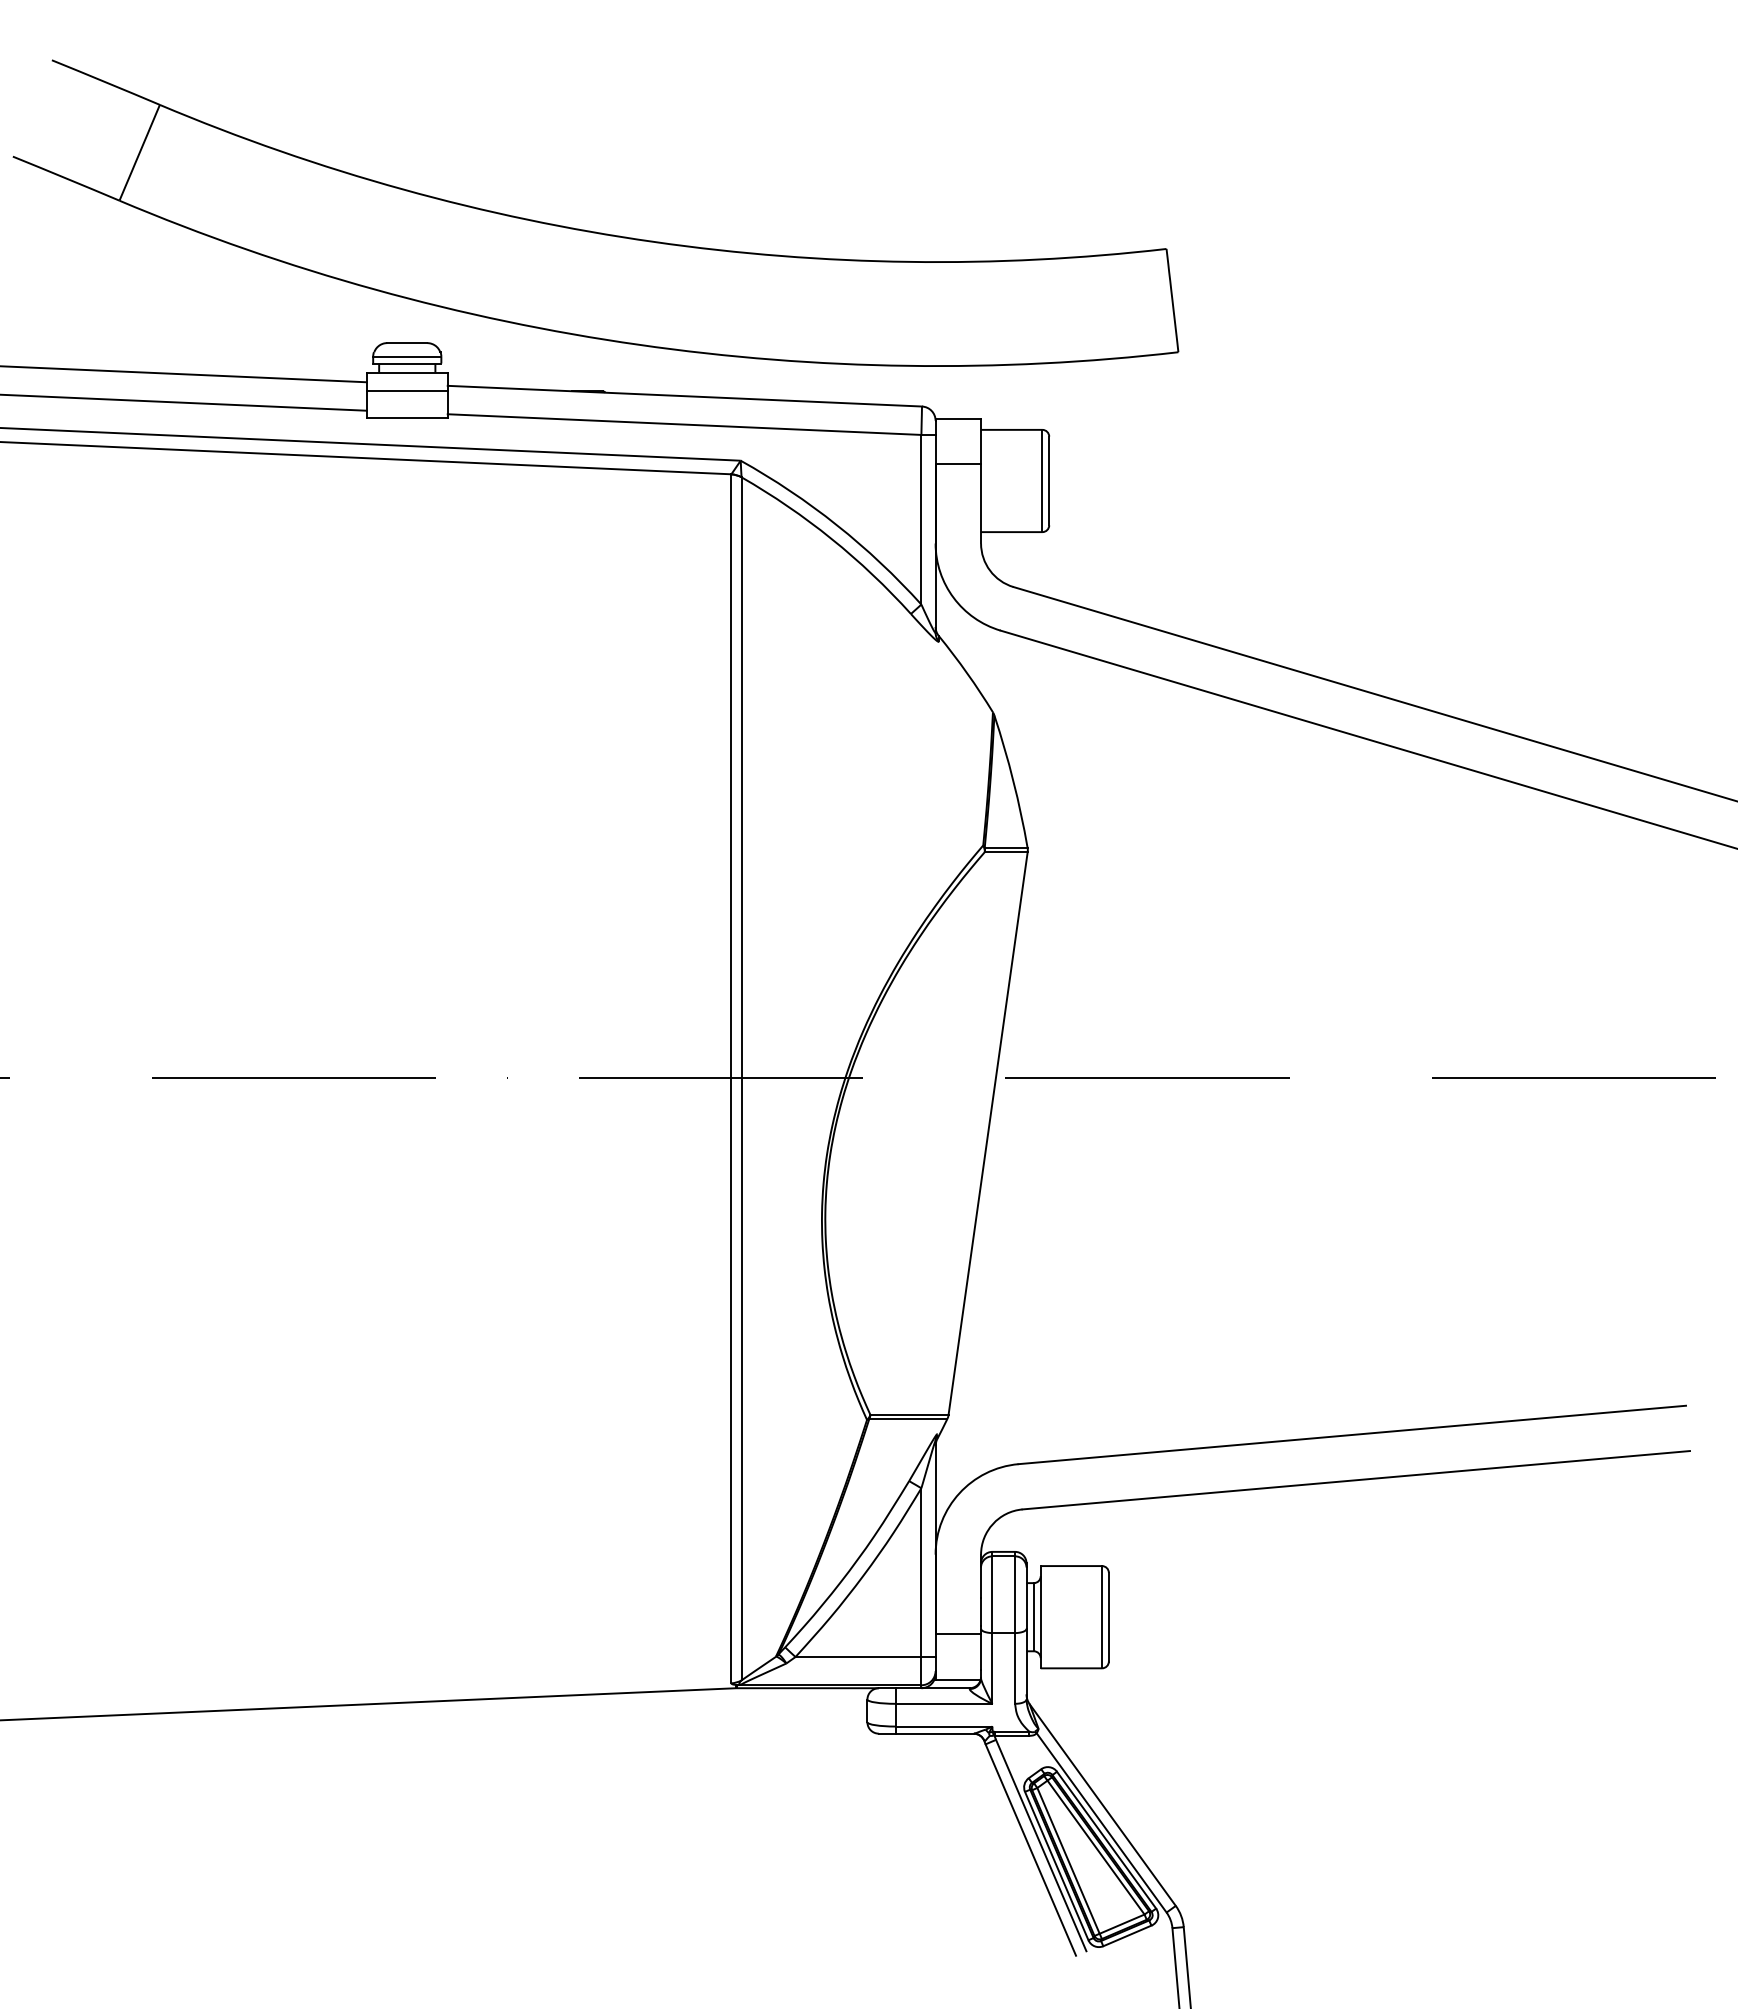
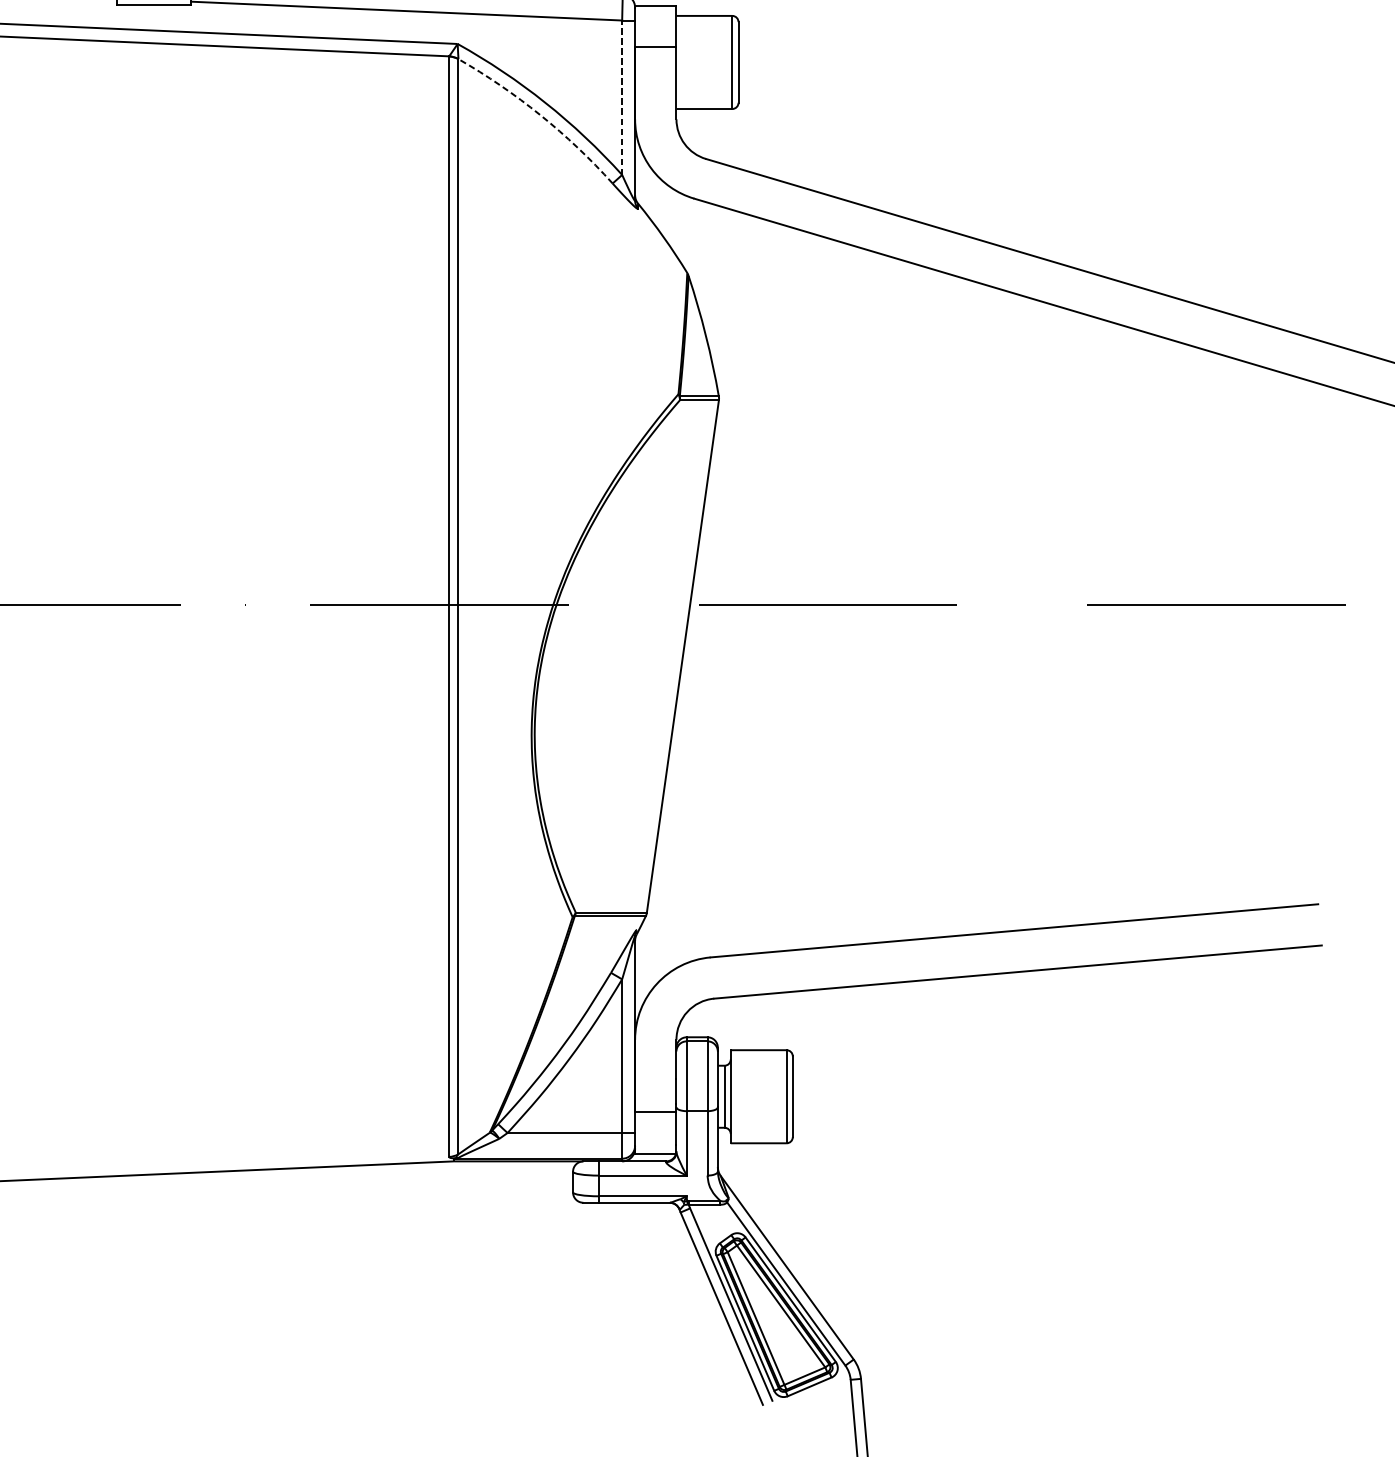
line: (921, 519) -> (622, 97), solid -> dashed
arc: (831, 538) -> (540, 114), solid -> dashed

